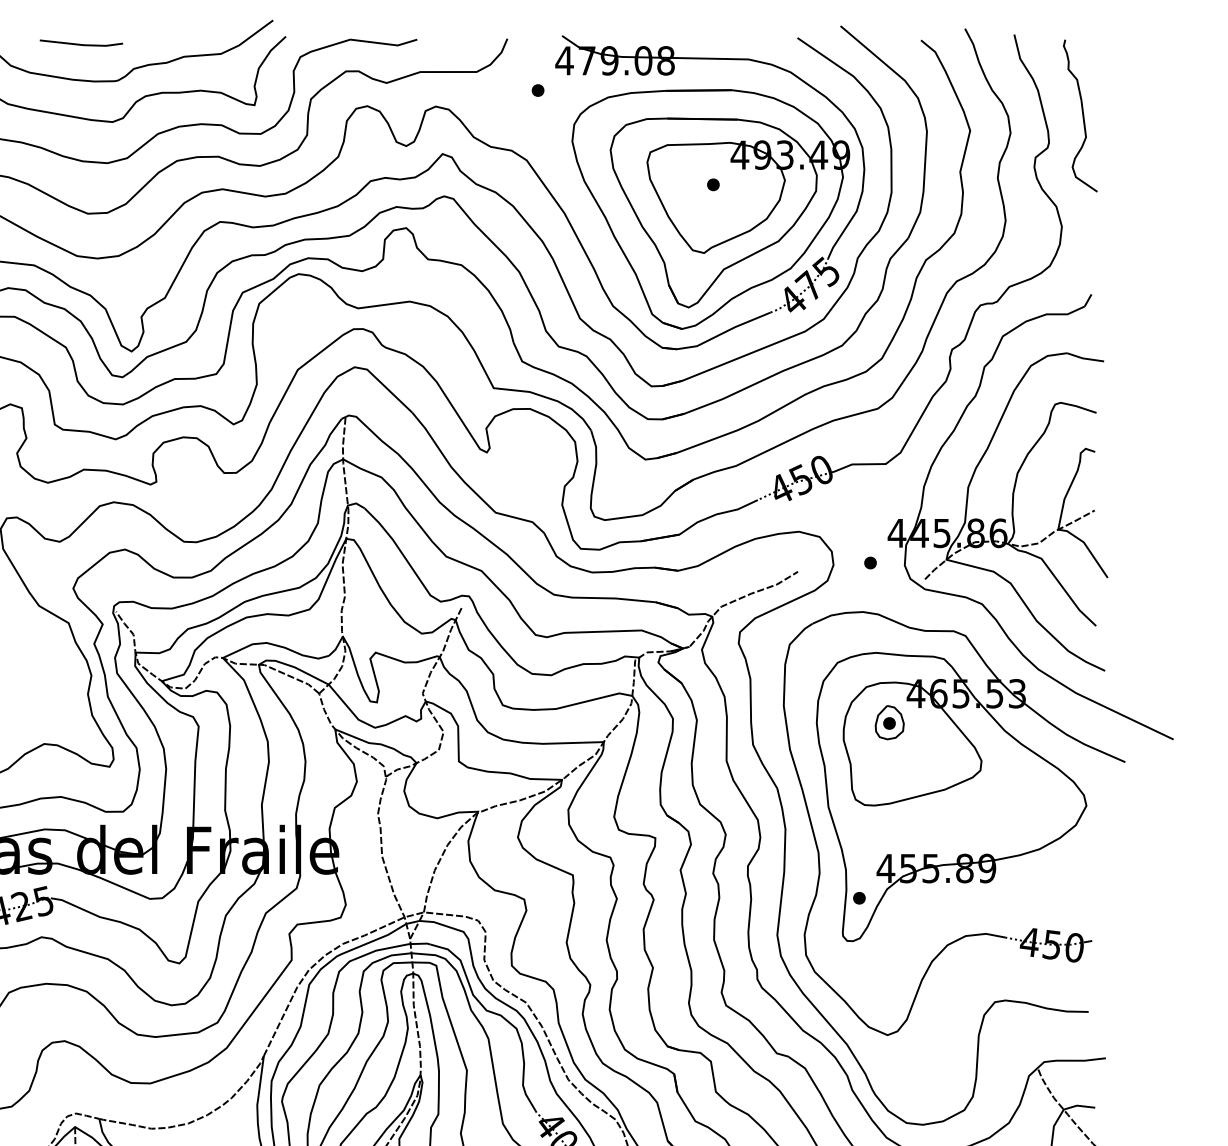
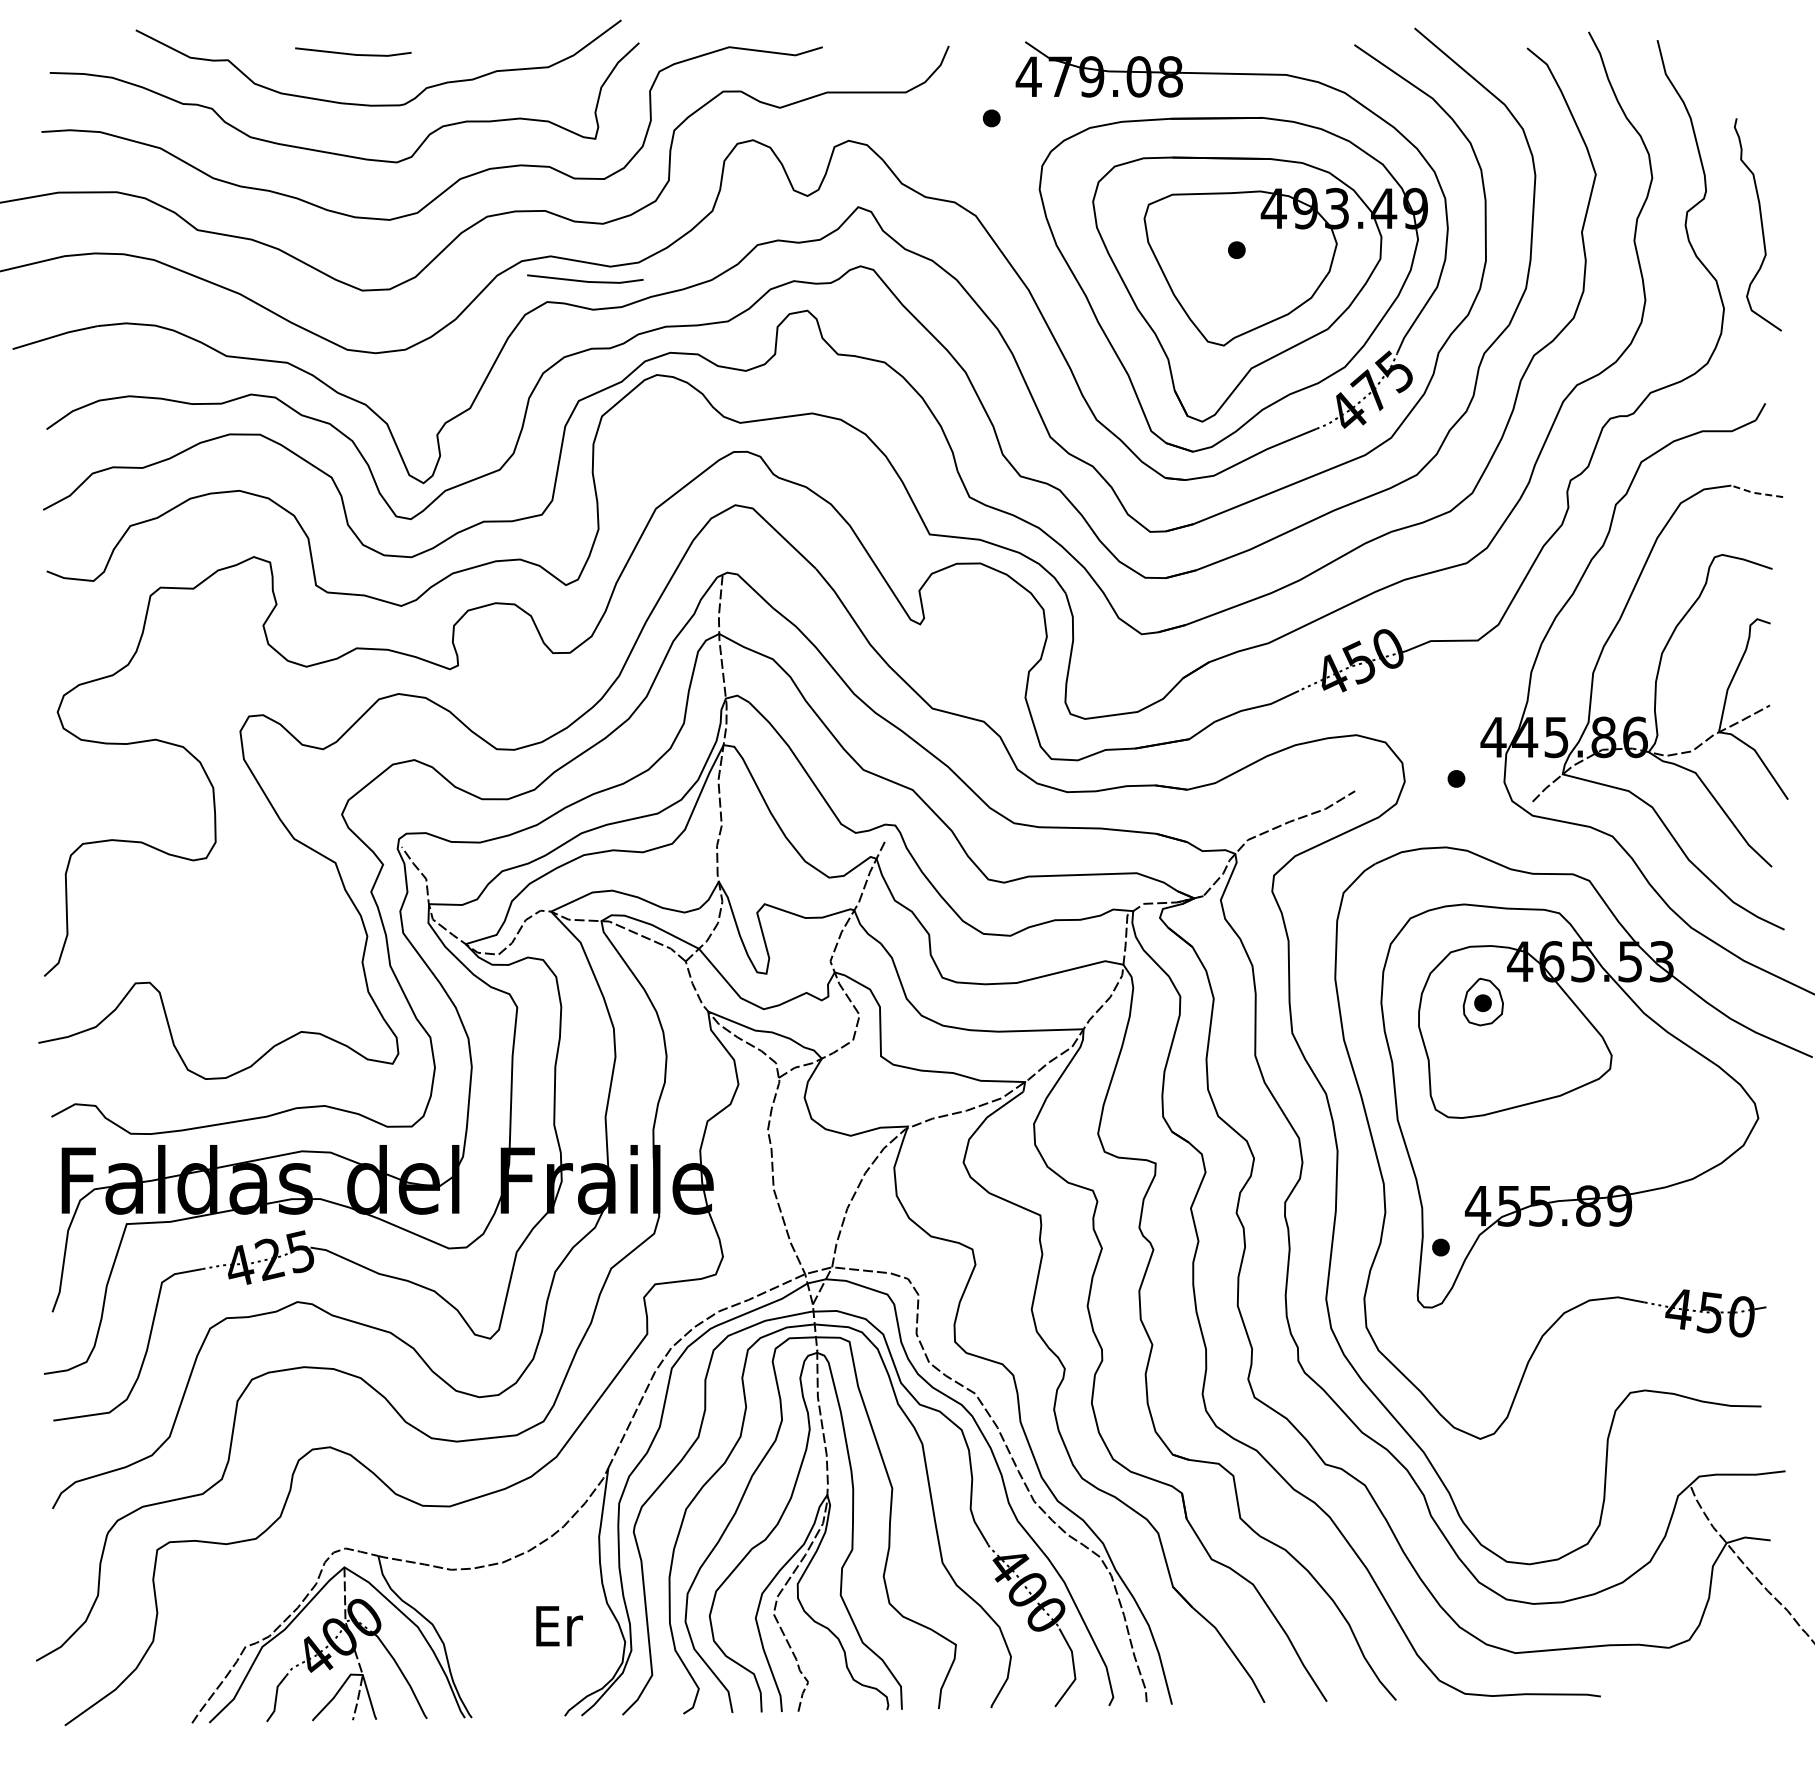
curve: (1082, 114) -> (1760, 222), moved
line: (247, 206) -> (585, 280), added
line: (1084, 358) -> (1755, 493), solid -> dashed

